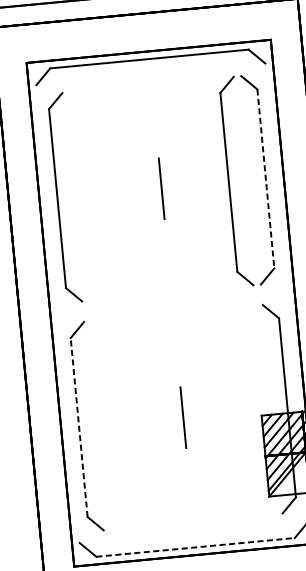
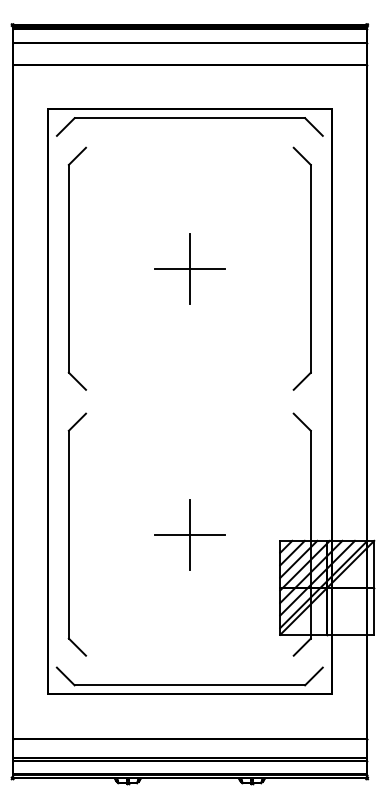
line: (265, 178) -> (310, 268), dashed -> solid
part: (229, 182) -> (268, 268), removed
line: (161, 188) -> (189, 268), added
line: (182, 417) -> (189, 534), added
line: (78, 427) -> (68, 534), dashed -> solid
line: (196, 547) -> (190, 685), dashed -> solid

